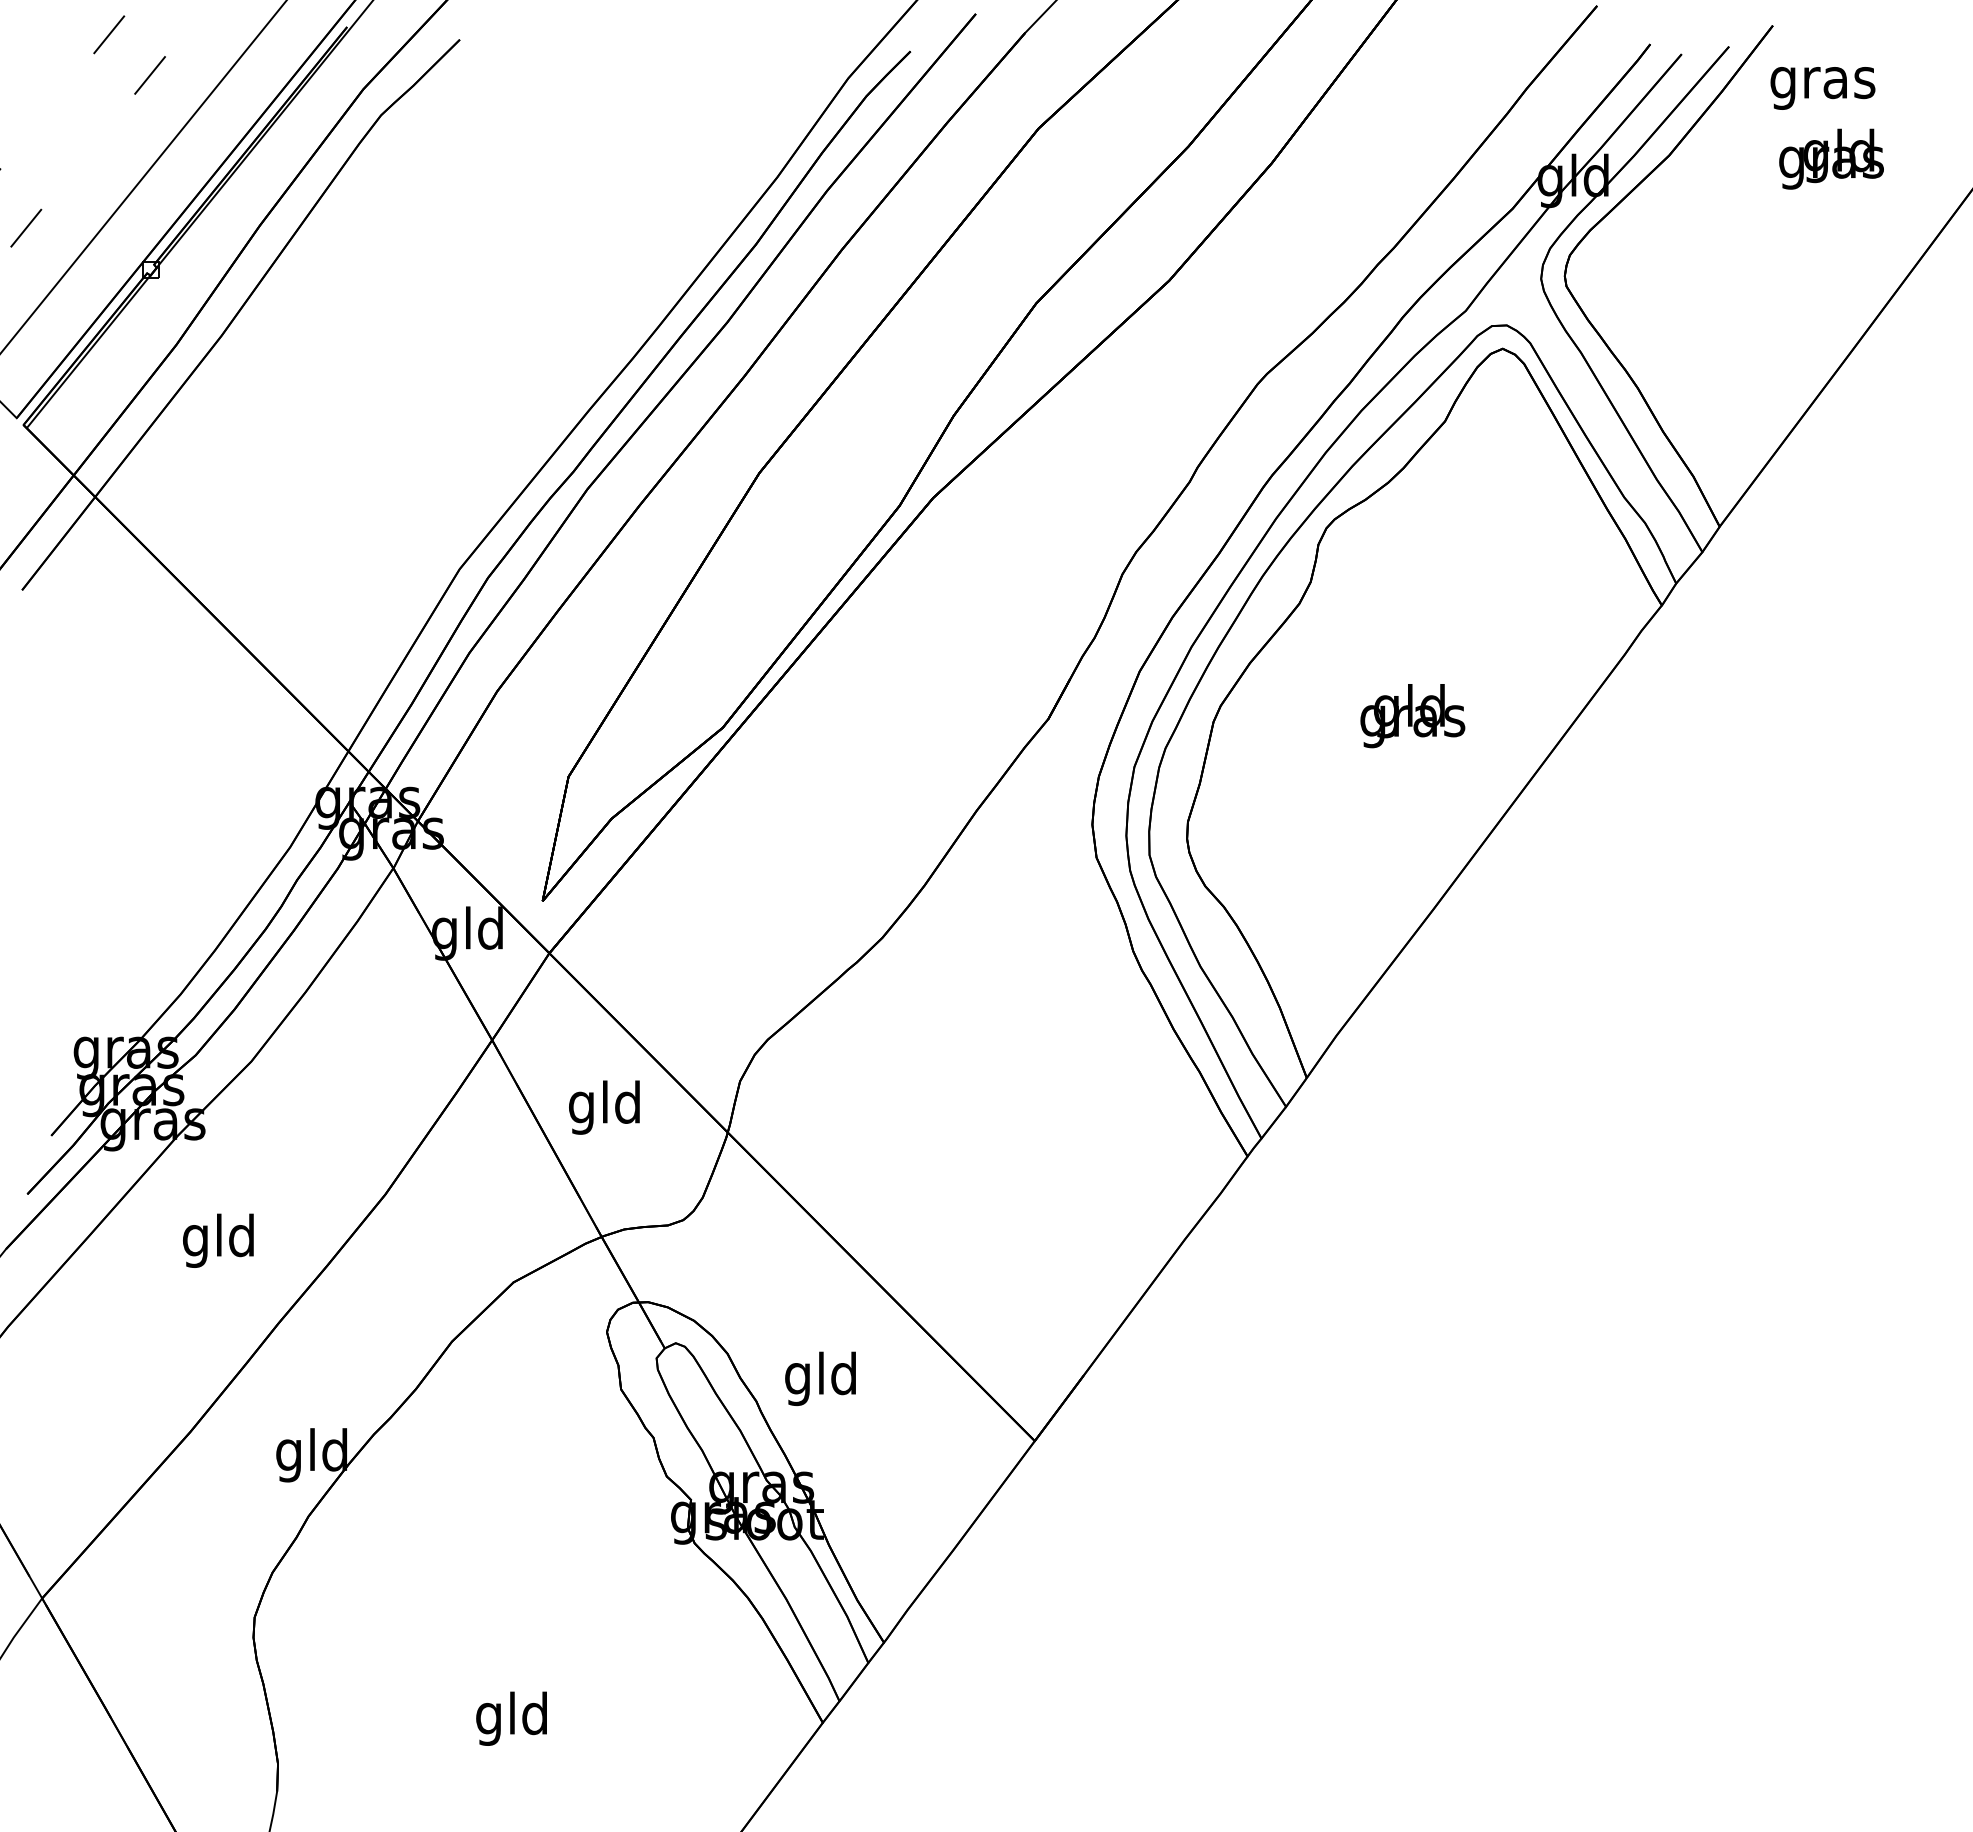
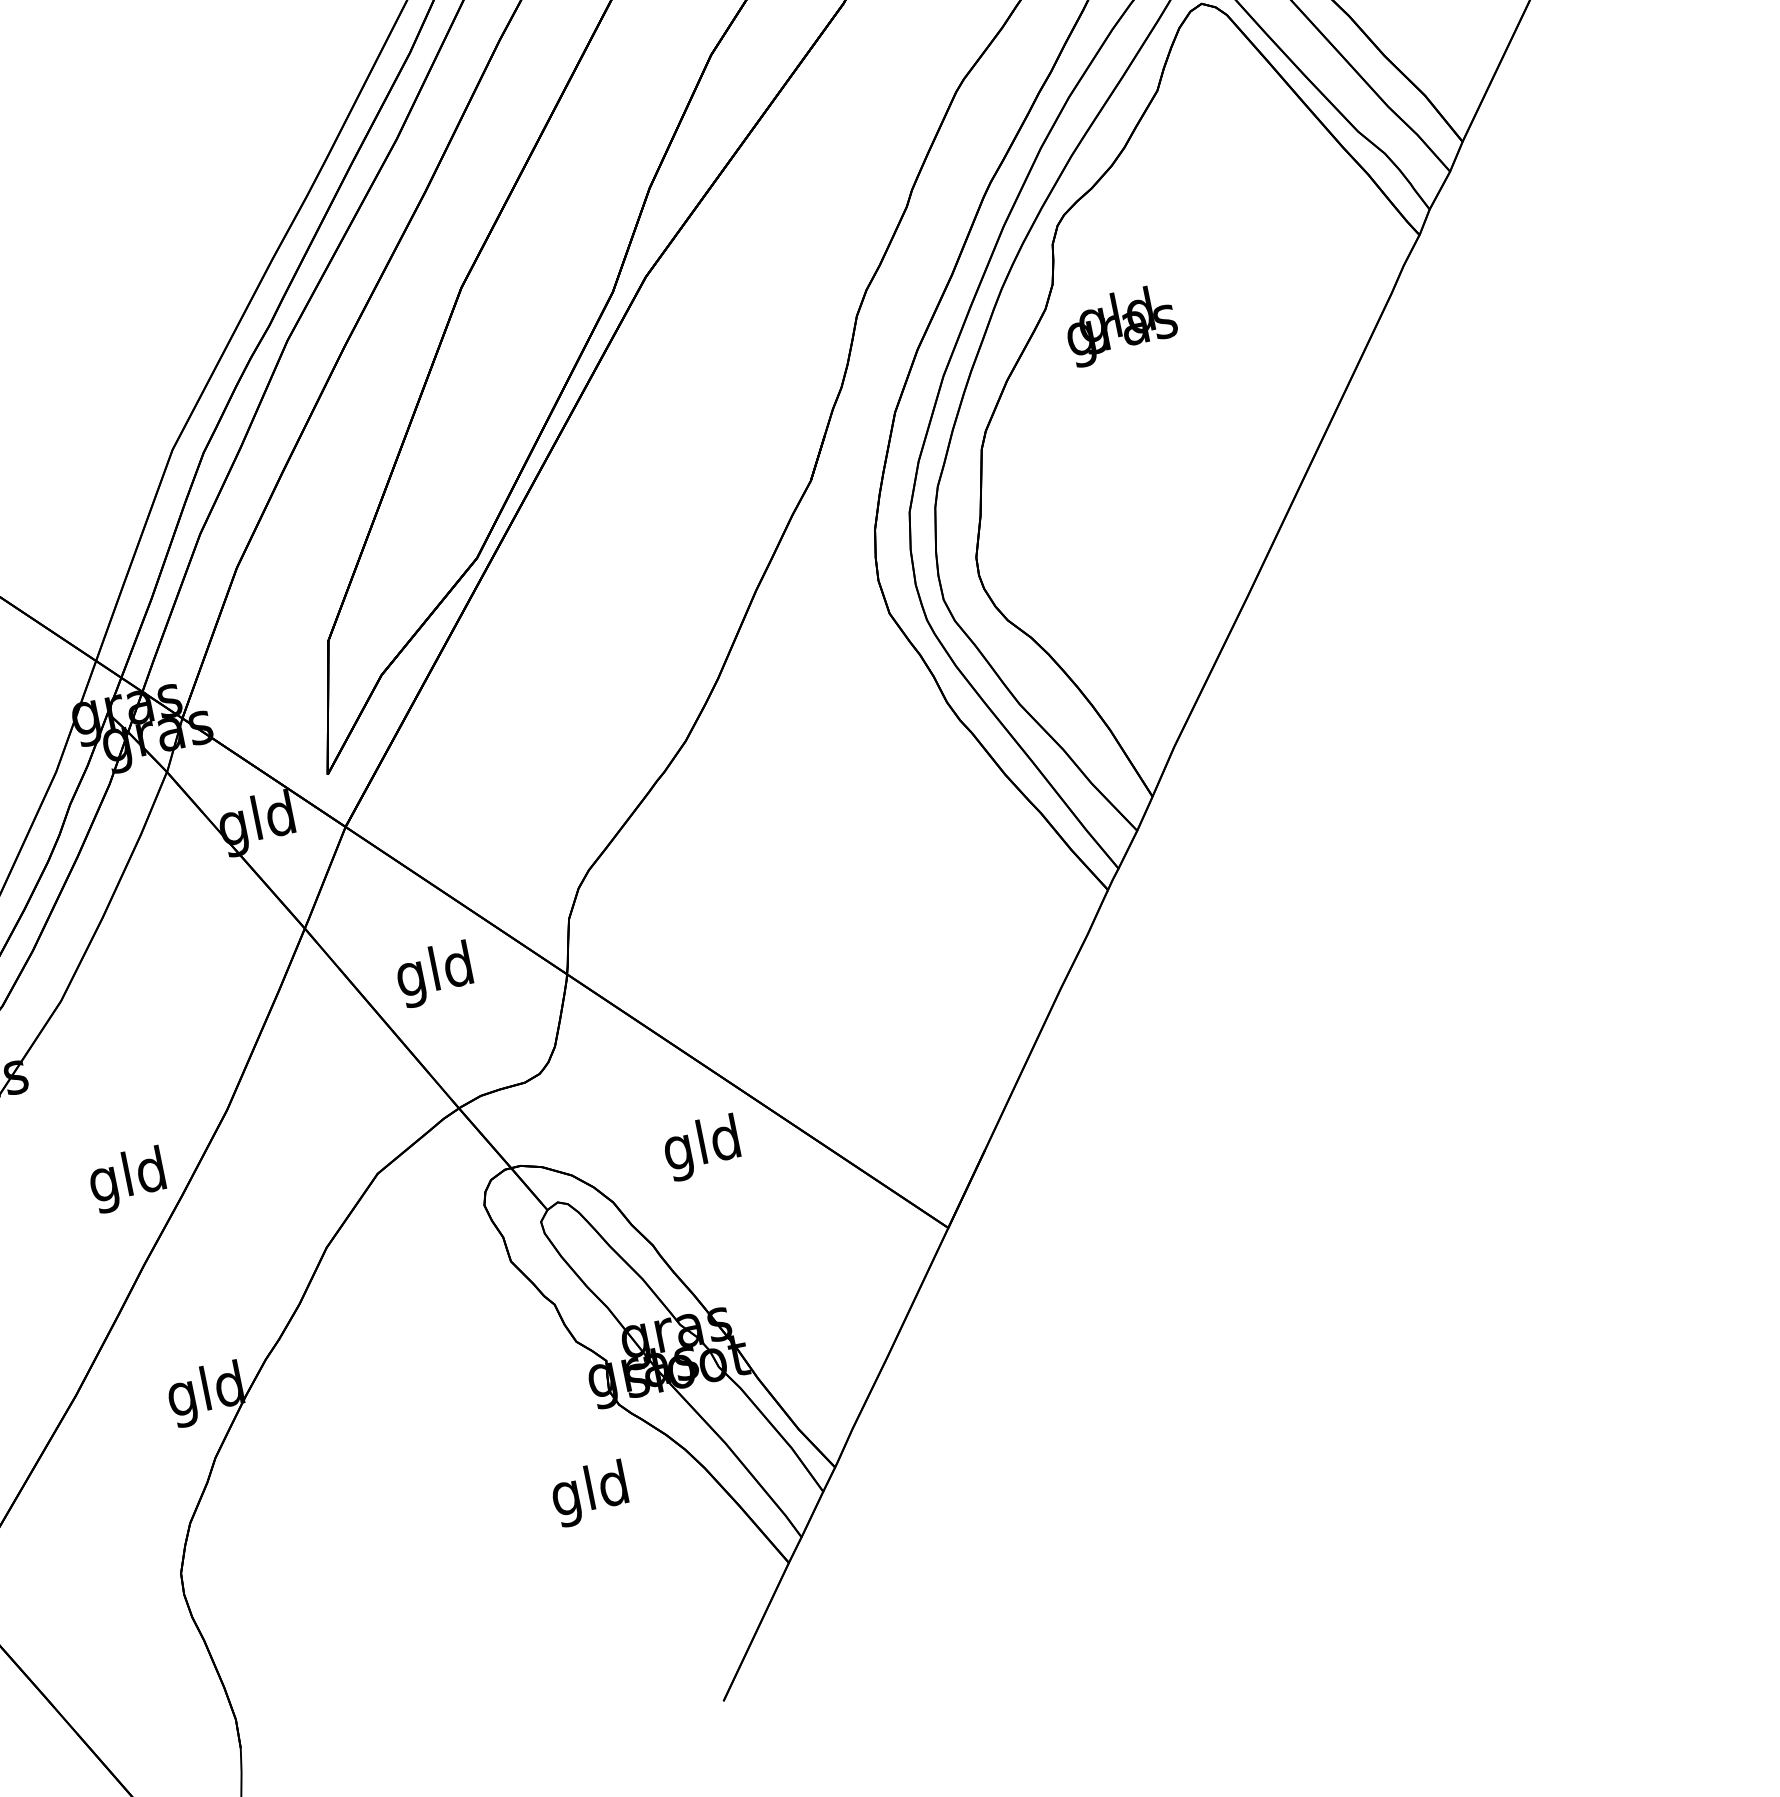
text: (1412, 716) -> (1120, 325), moved
text: (218, 1240) -> (127, 1179), moved
text: (820, 1378) -> (701, 1147), moved
text: (511, 1718) -> (589, 1493), moved

